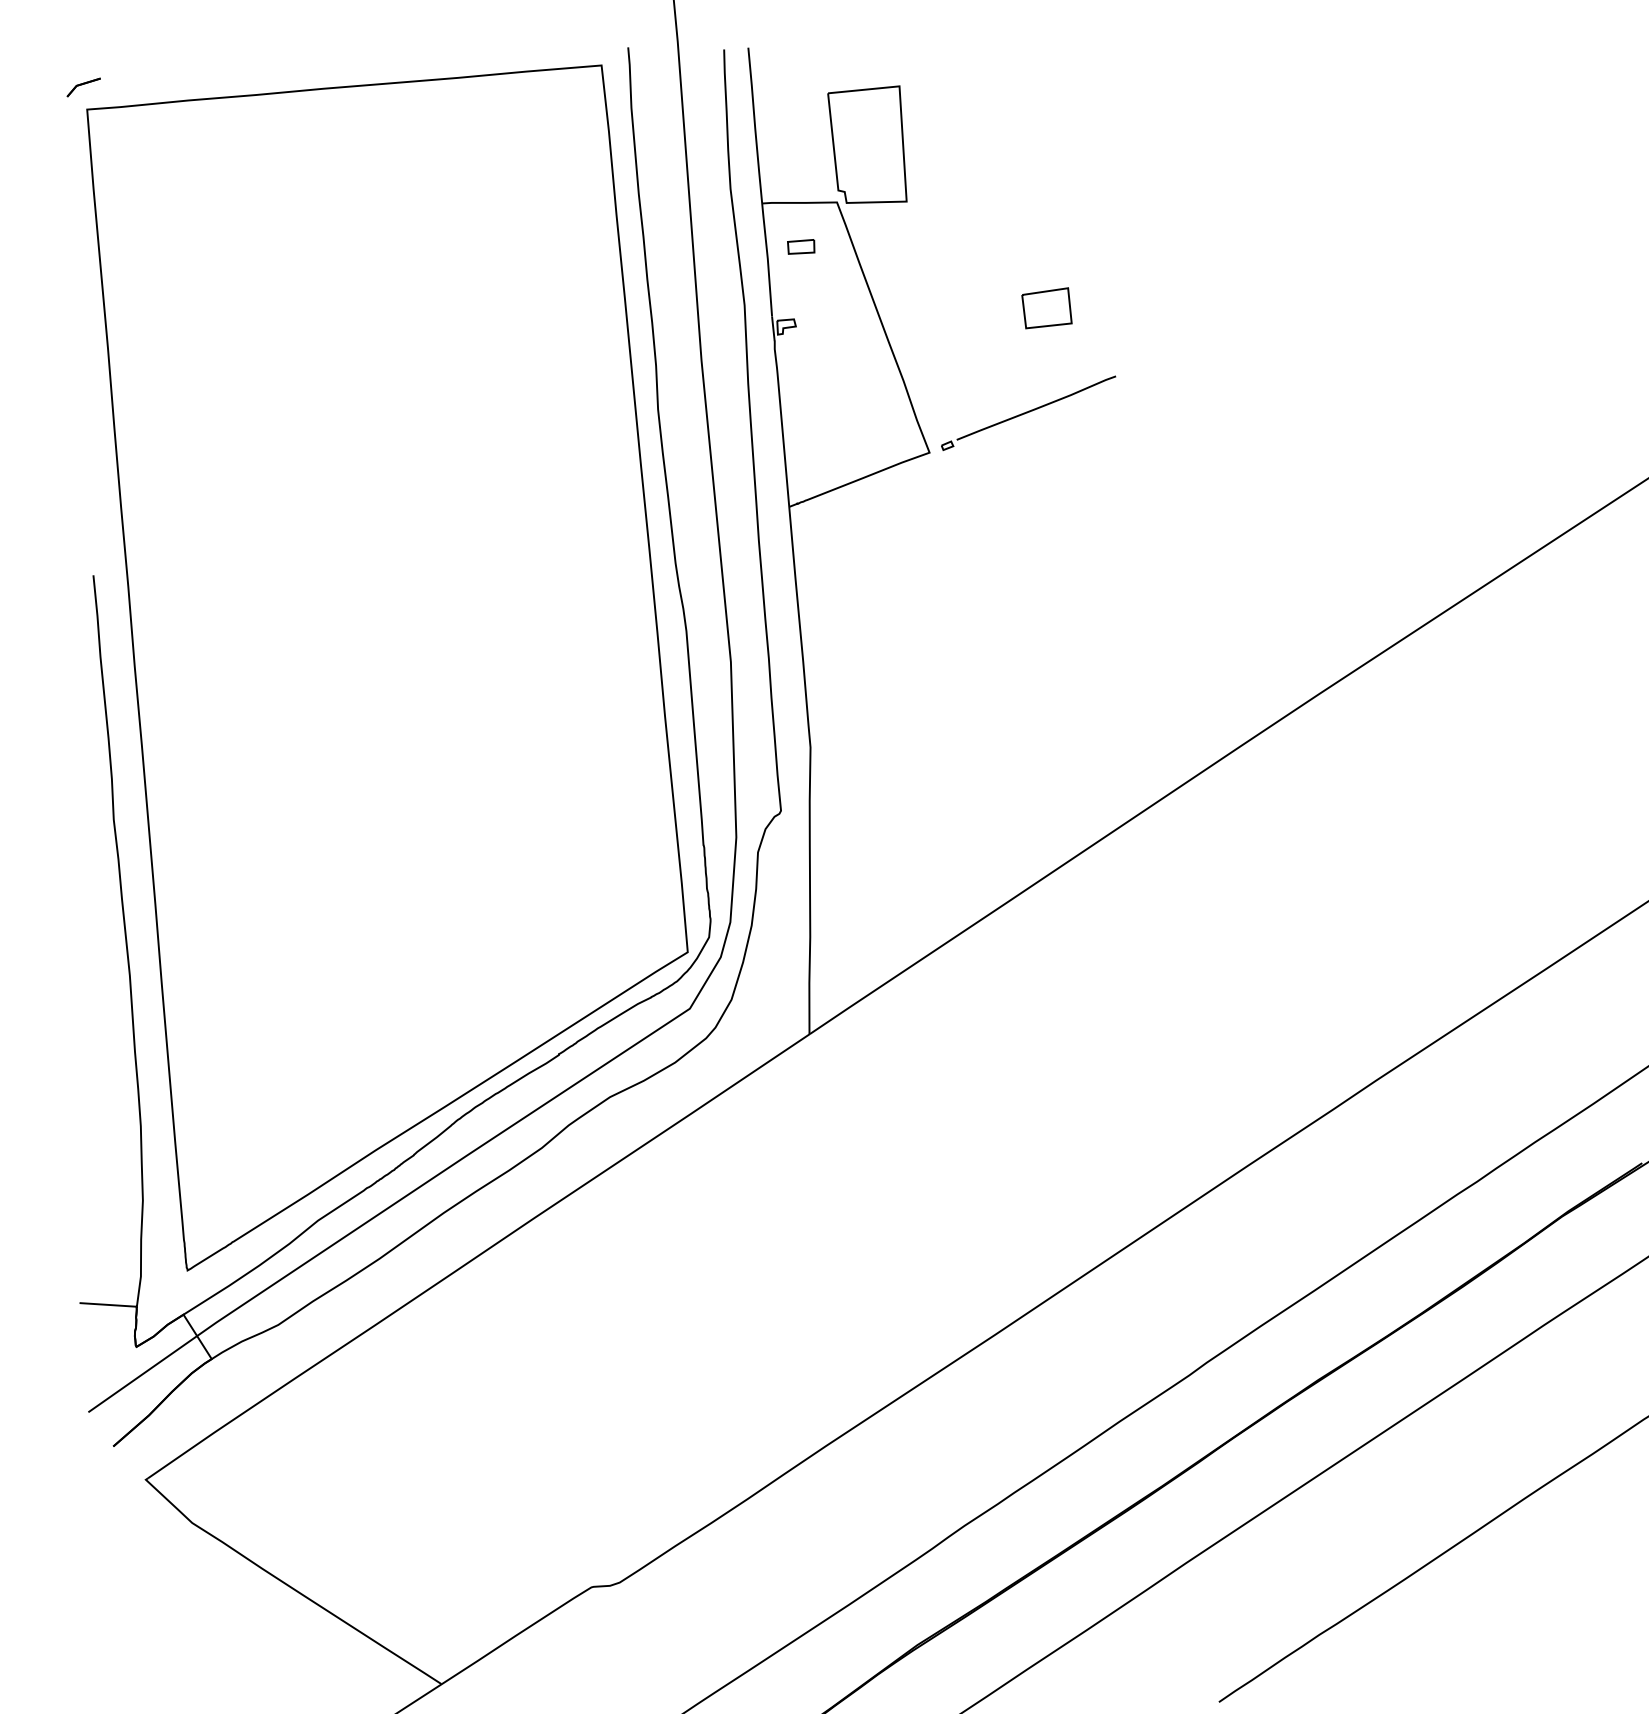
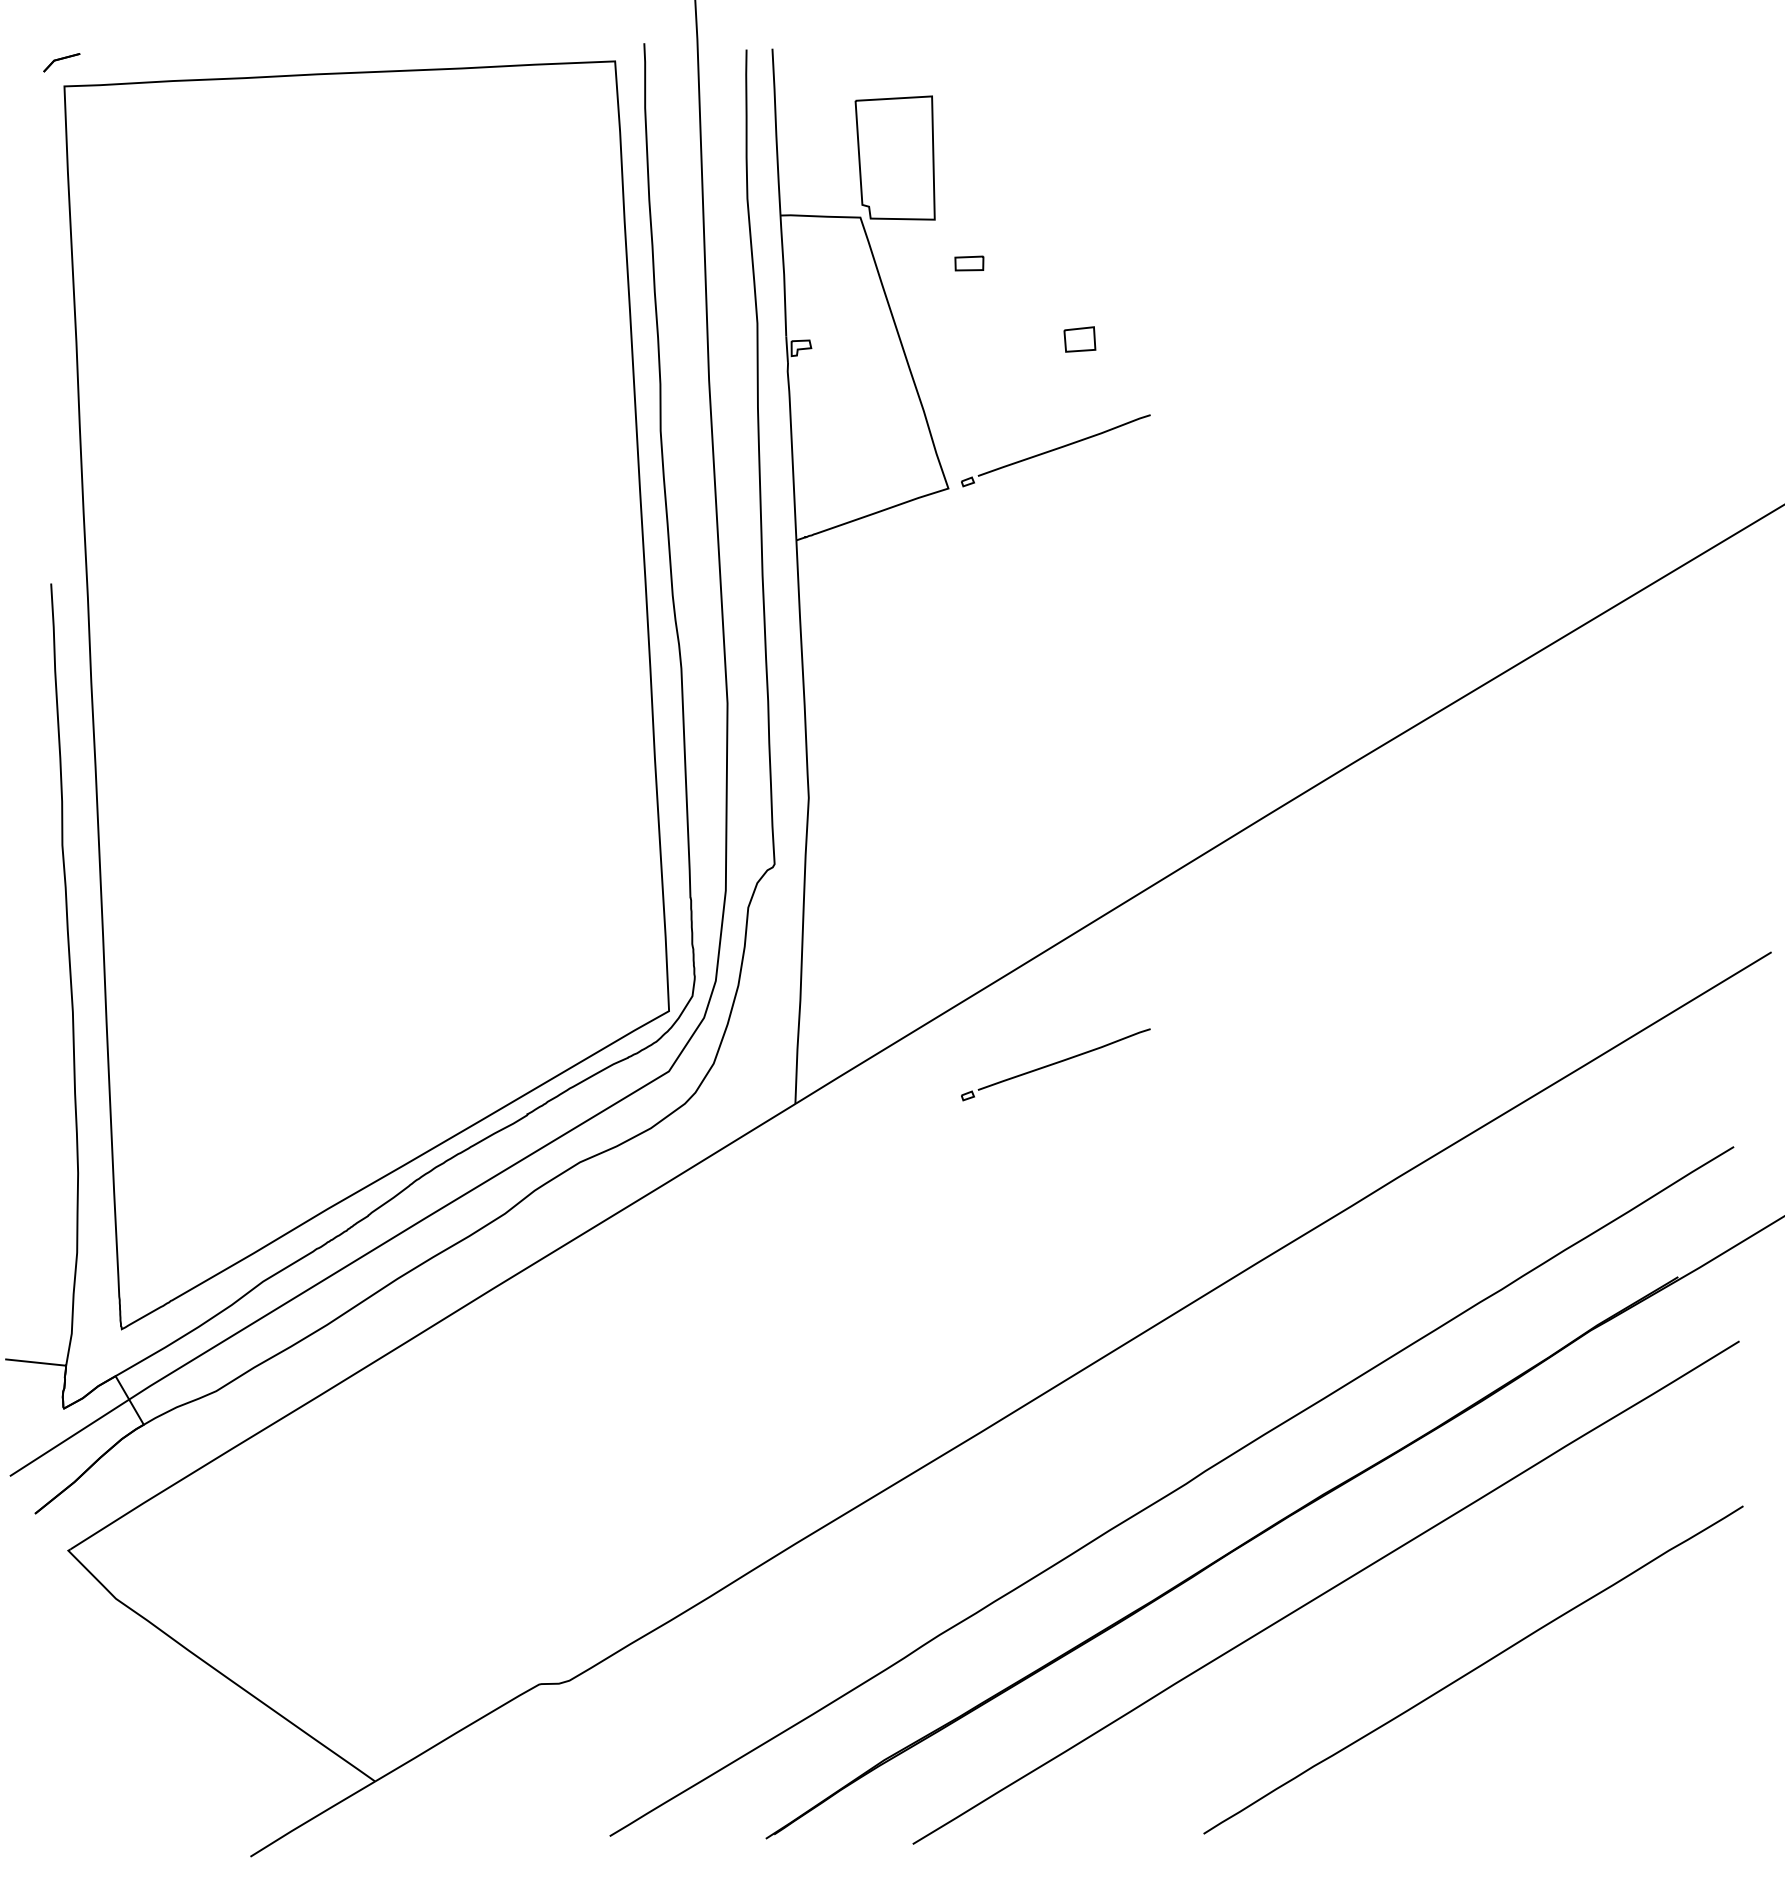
part: (801, 246) -> (969, 263), moved
part: (1046, 308) -> (1079, 339), size x0.6
part: (1051, 987) -> (1055, 1064), added

